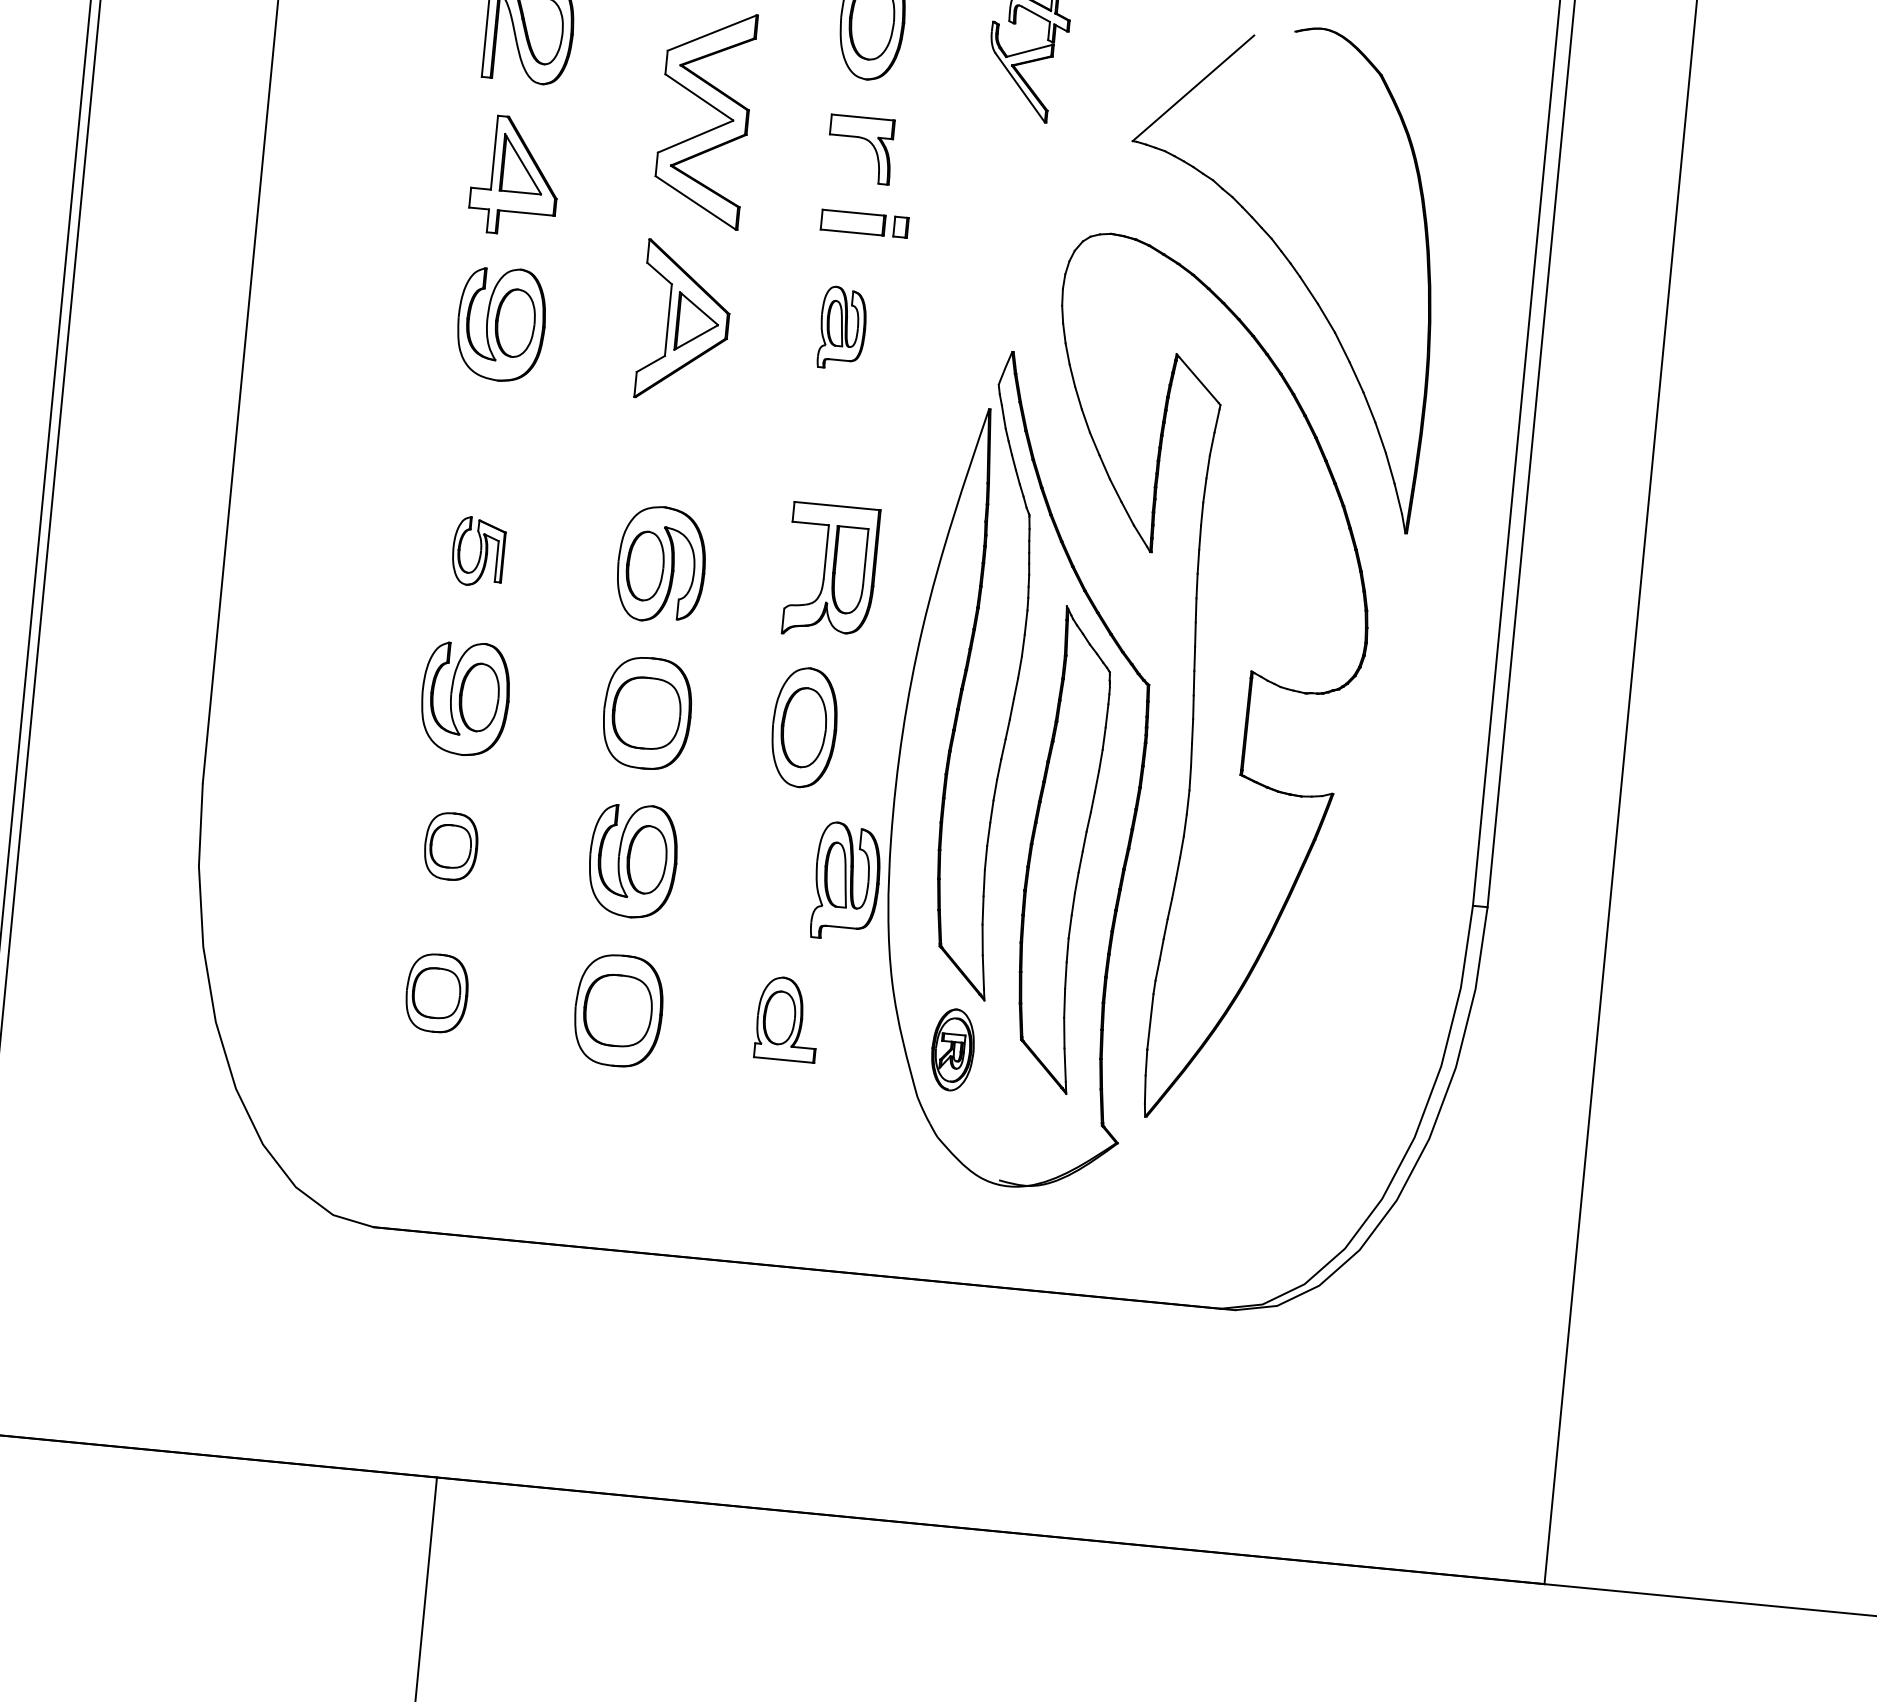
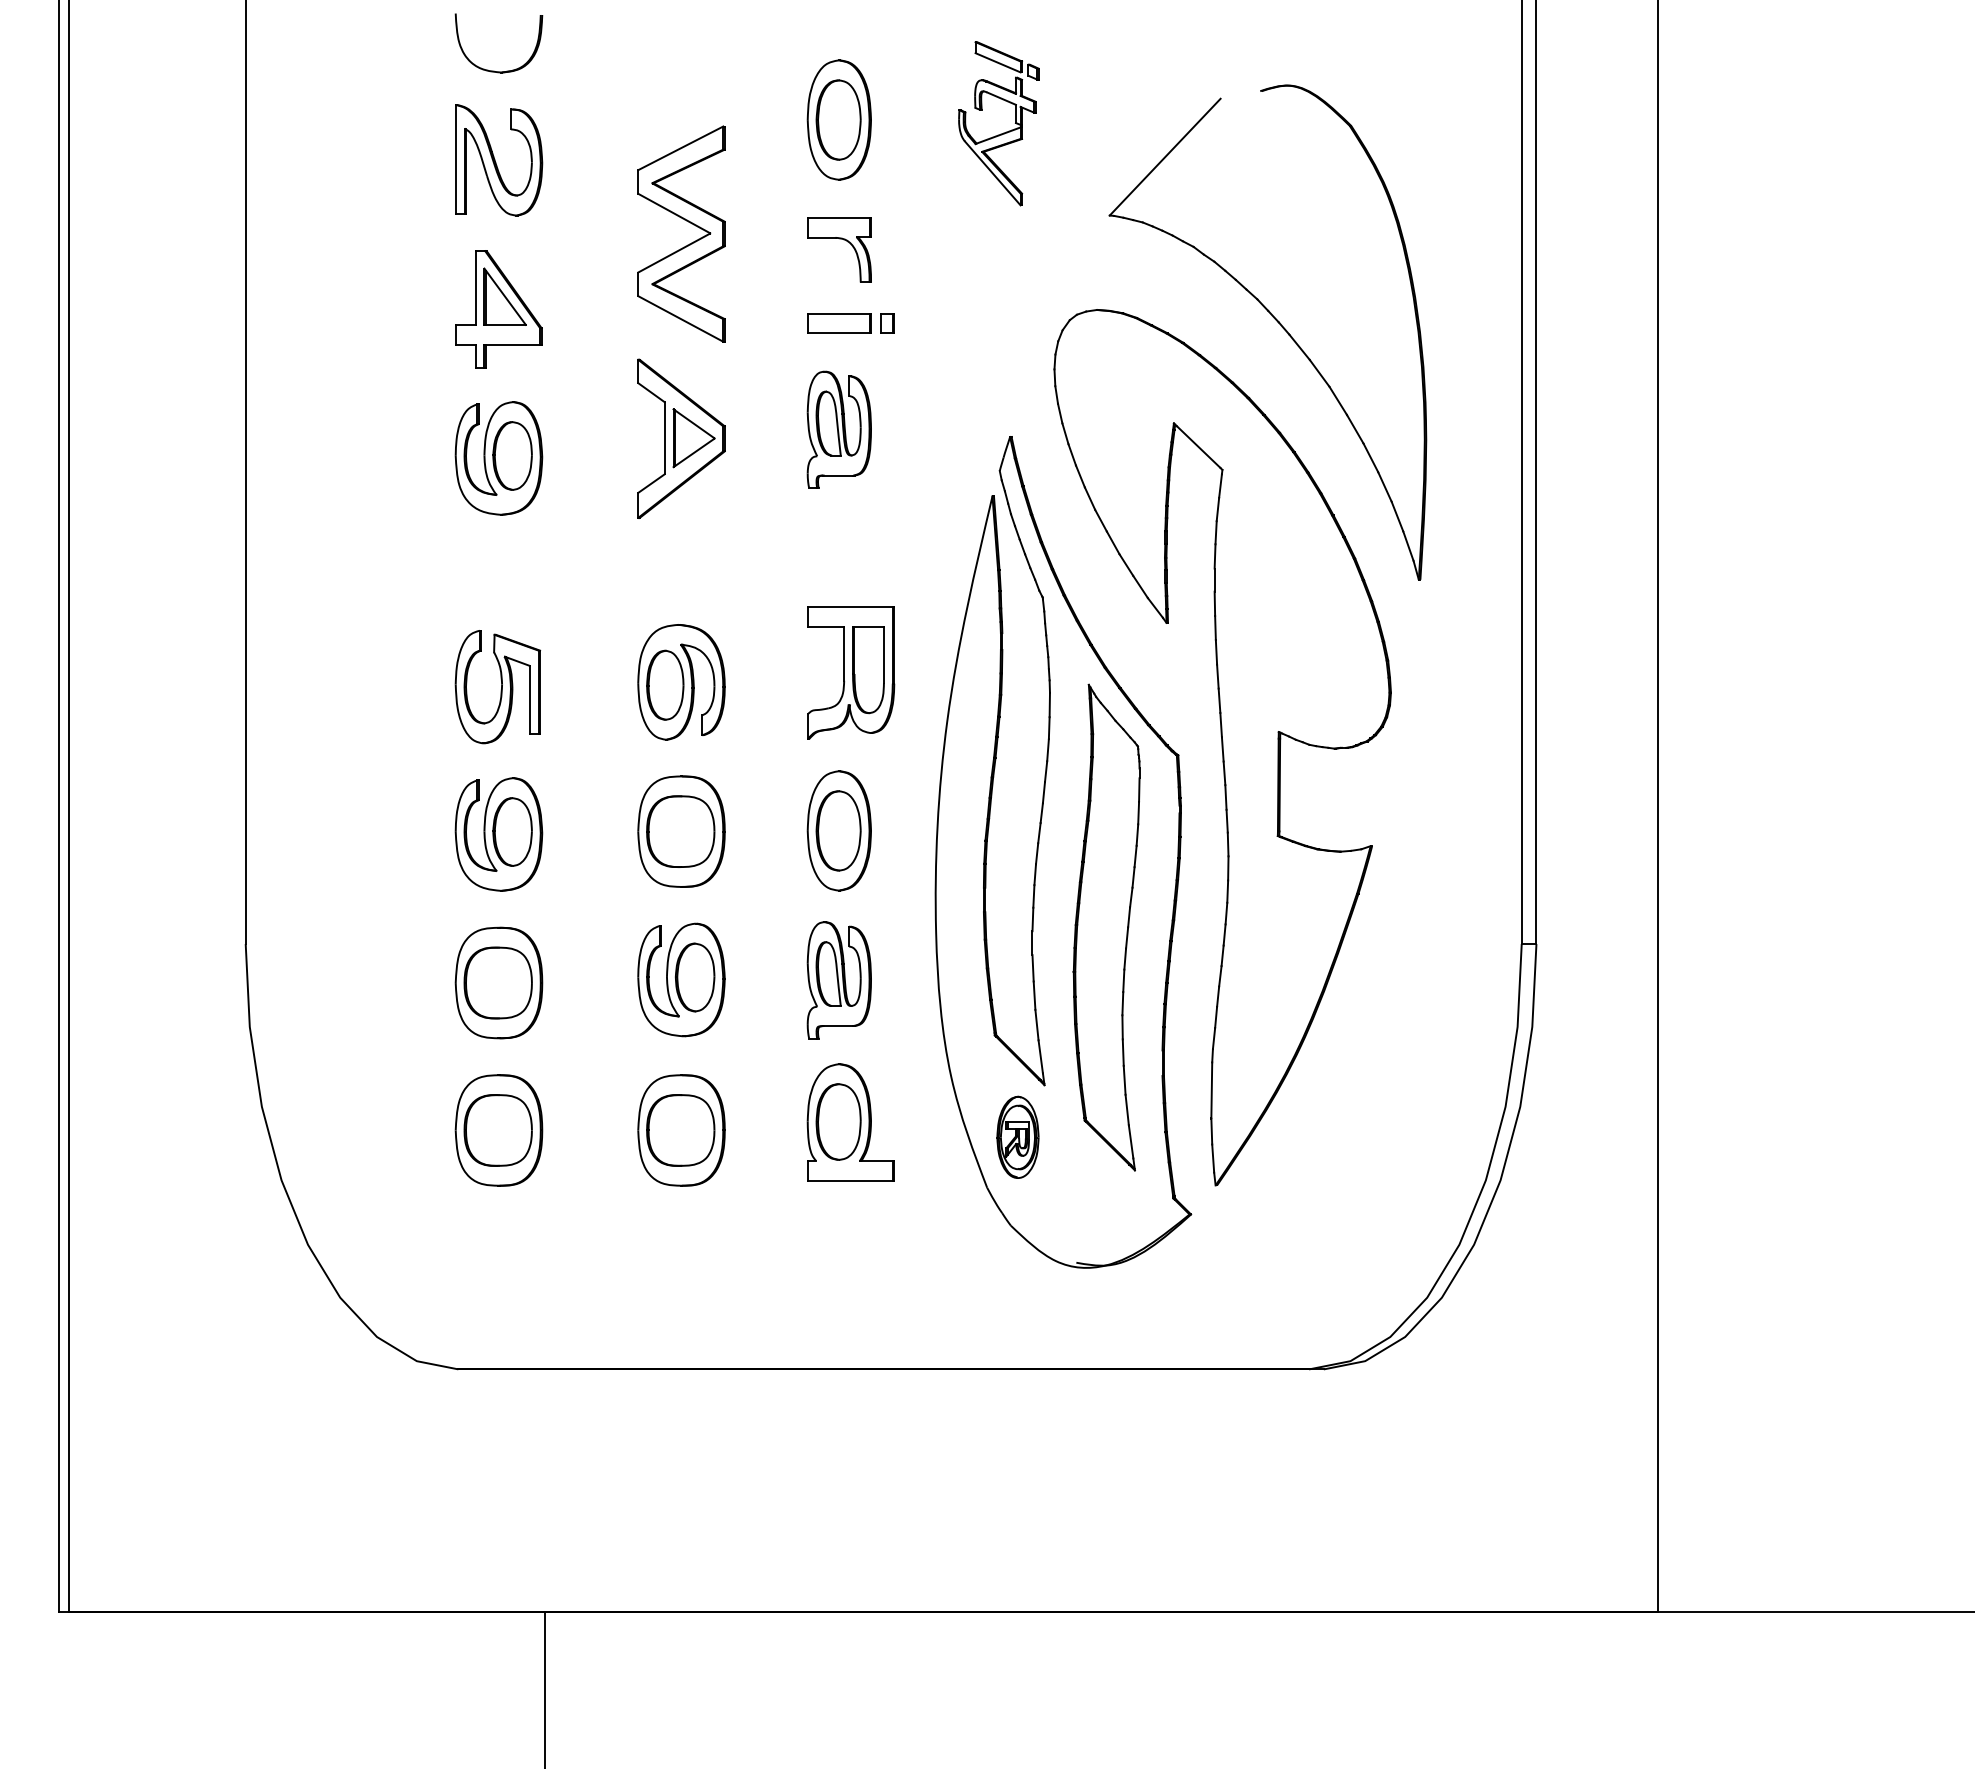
part: (842, 328) -> (838, 429), size x1.43
part: (478, 552) -> (497, 687), size x1.67
part: (450, 845) -> (498, 982), size x1.67
part: (846, 882) -> (838, 980), moved
part: (436, 993) -> (498, 1130), size x1.43
part: (787, 1019) -> (850, 1122), size x1.43

